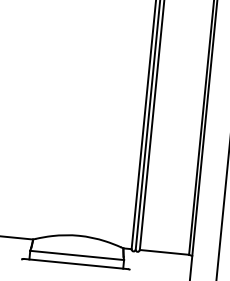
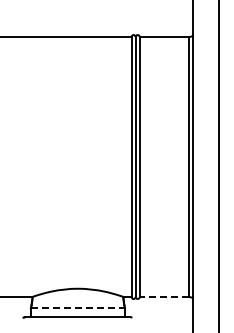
line: (164, 251) -> (164, 296), solid -> dashed
line: (77, 255) -> (78, 308), solid -> dashed

